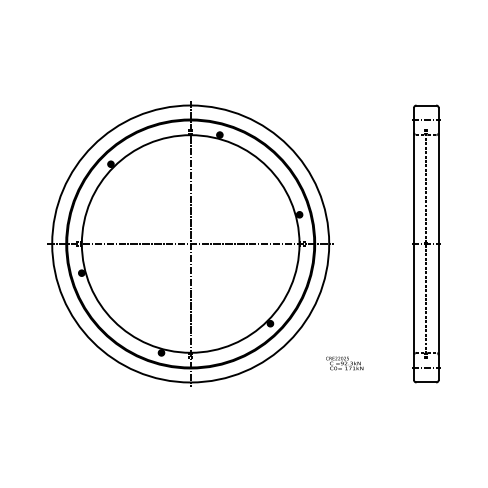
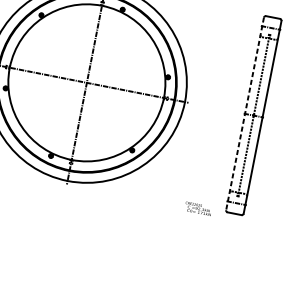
line: (414, 244) -> (245, 114), solid -> dashed
text: (344, 363) -> (198, 208), moved

